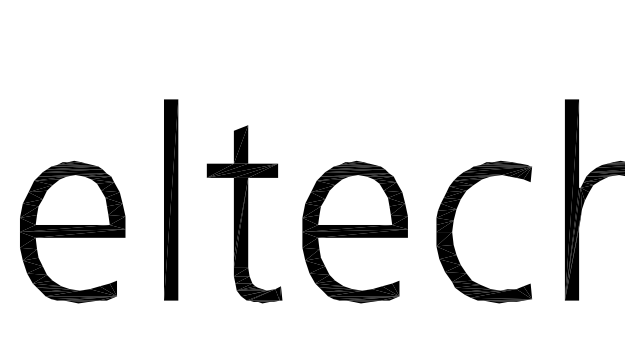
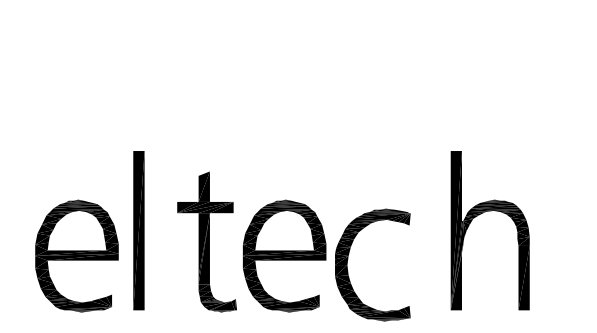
part: (243, 213) -> (206, 241), moved
part: (453, 225) -> (348, 259), moved
part: (72, 231) -> (76, 255), moved

